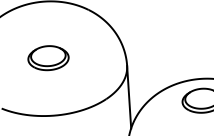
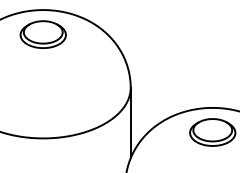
part: (47, 58) -> (42, 34), moved

